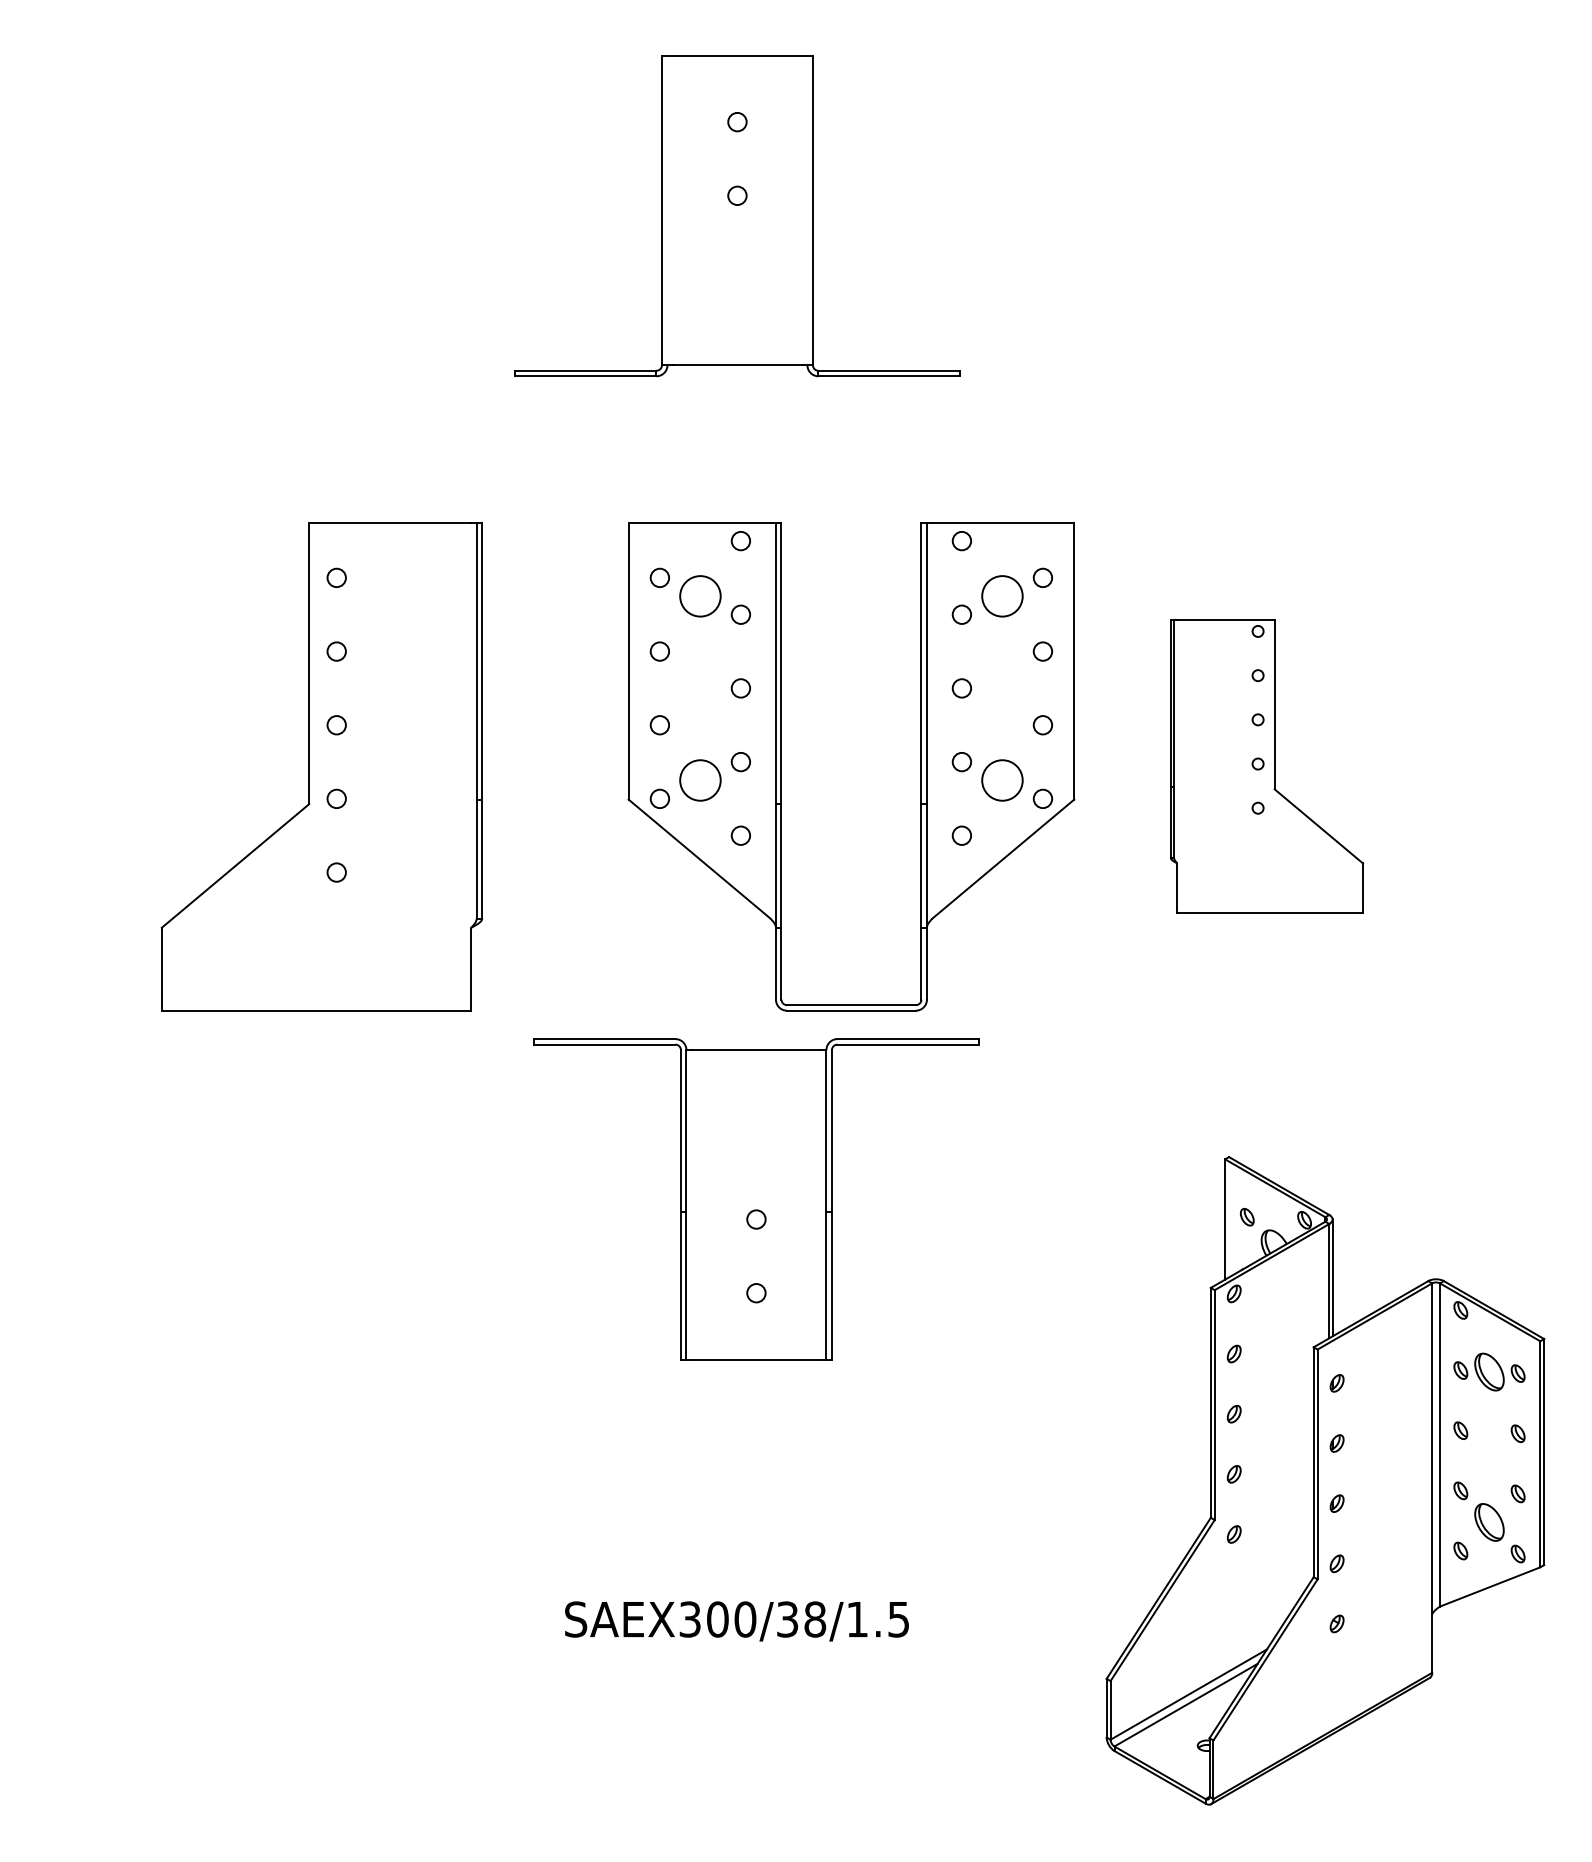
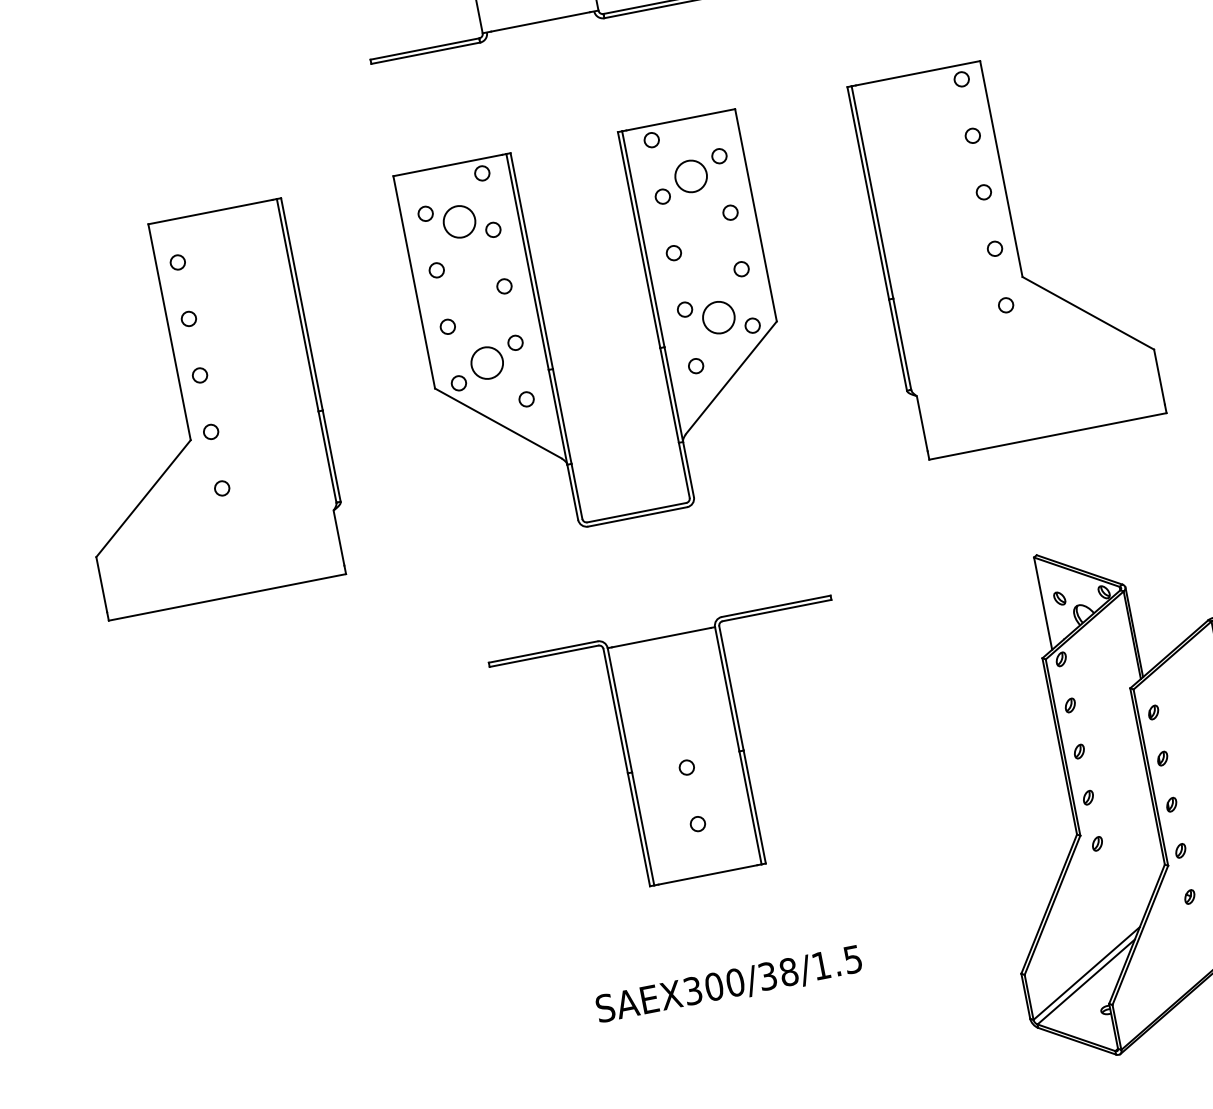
part: (321, 766) -> (194, 409), moved
part: (920, 766) -> (653, 319), moved
part: (1266, 766) -> (1006, 250), size x1.67
part: (756, 1199) -> (683, 752), moved

